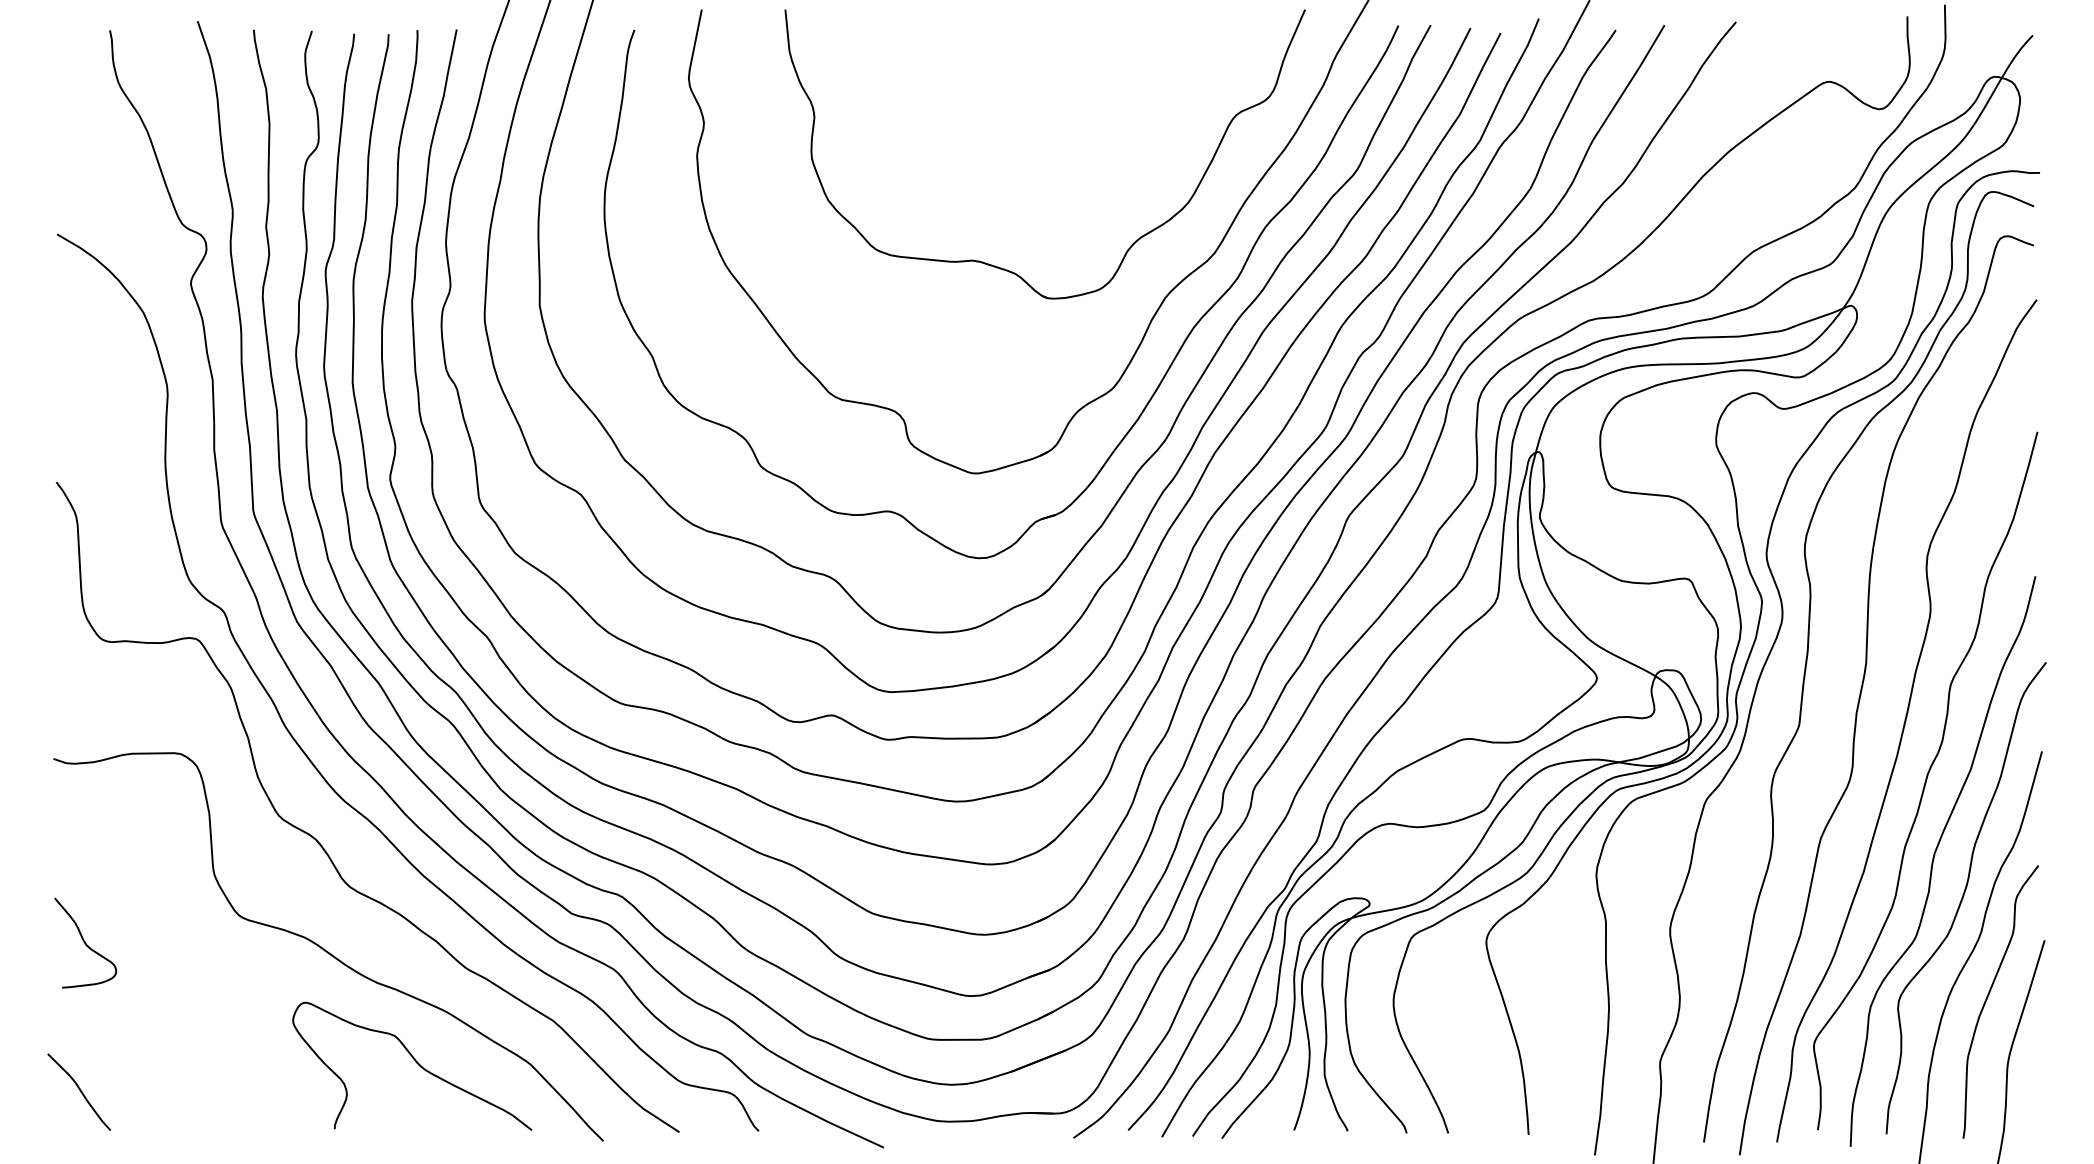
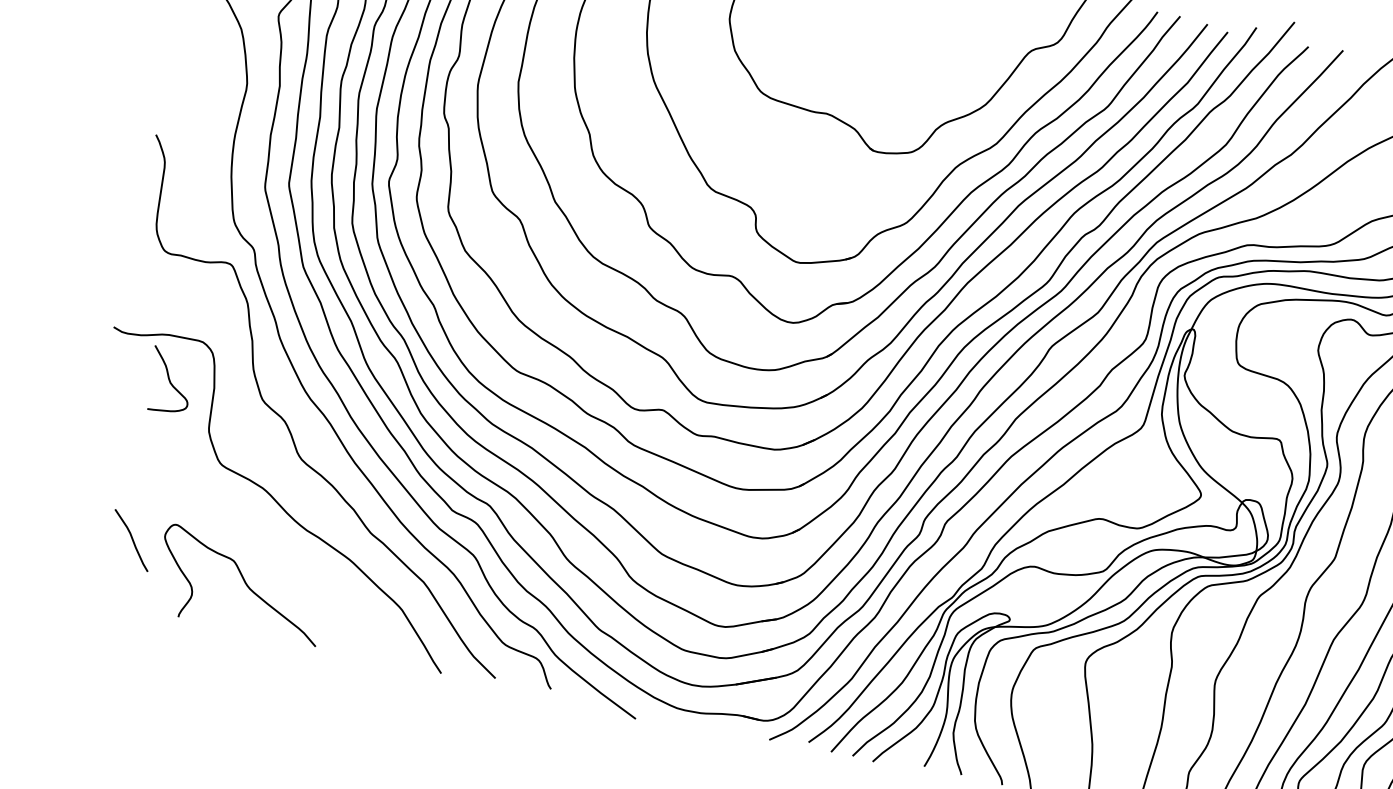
curve: (85, 942) -> (170, 380), moved
curve: (415, 1062) -> (244, 582), moved
curve: (79, 1090) -> (131, 539), moved

